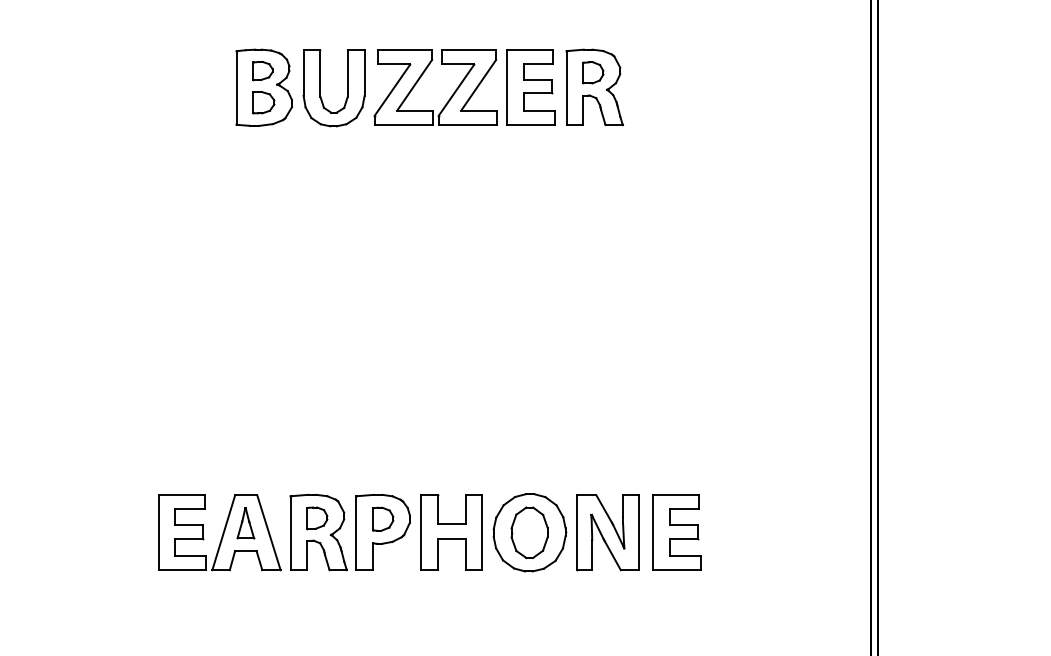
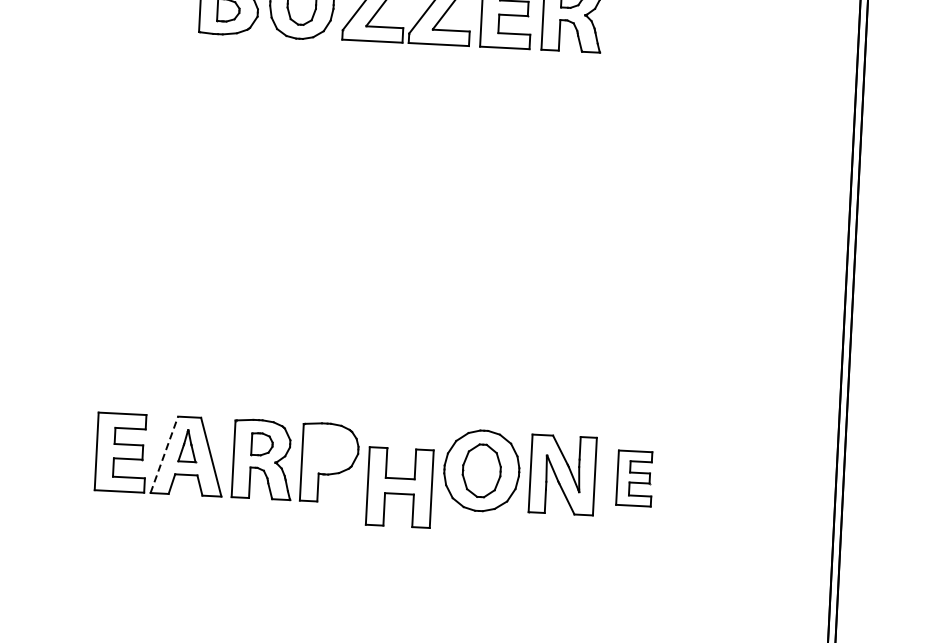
part: (383, 518) -> (330, 448), removed
line: (223, 532) -> (164, 454), solid -> dashed
part: (451, 532) -> (399, 487), moved
part: (676, 532) -> (634, 478), size x0.7

